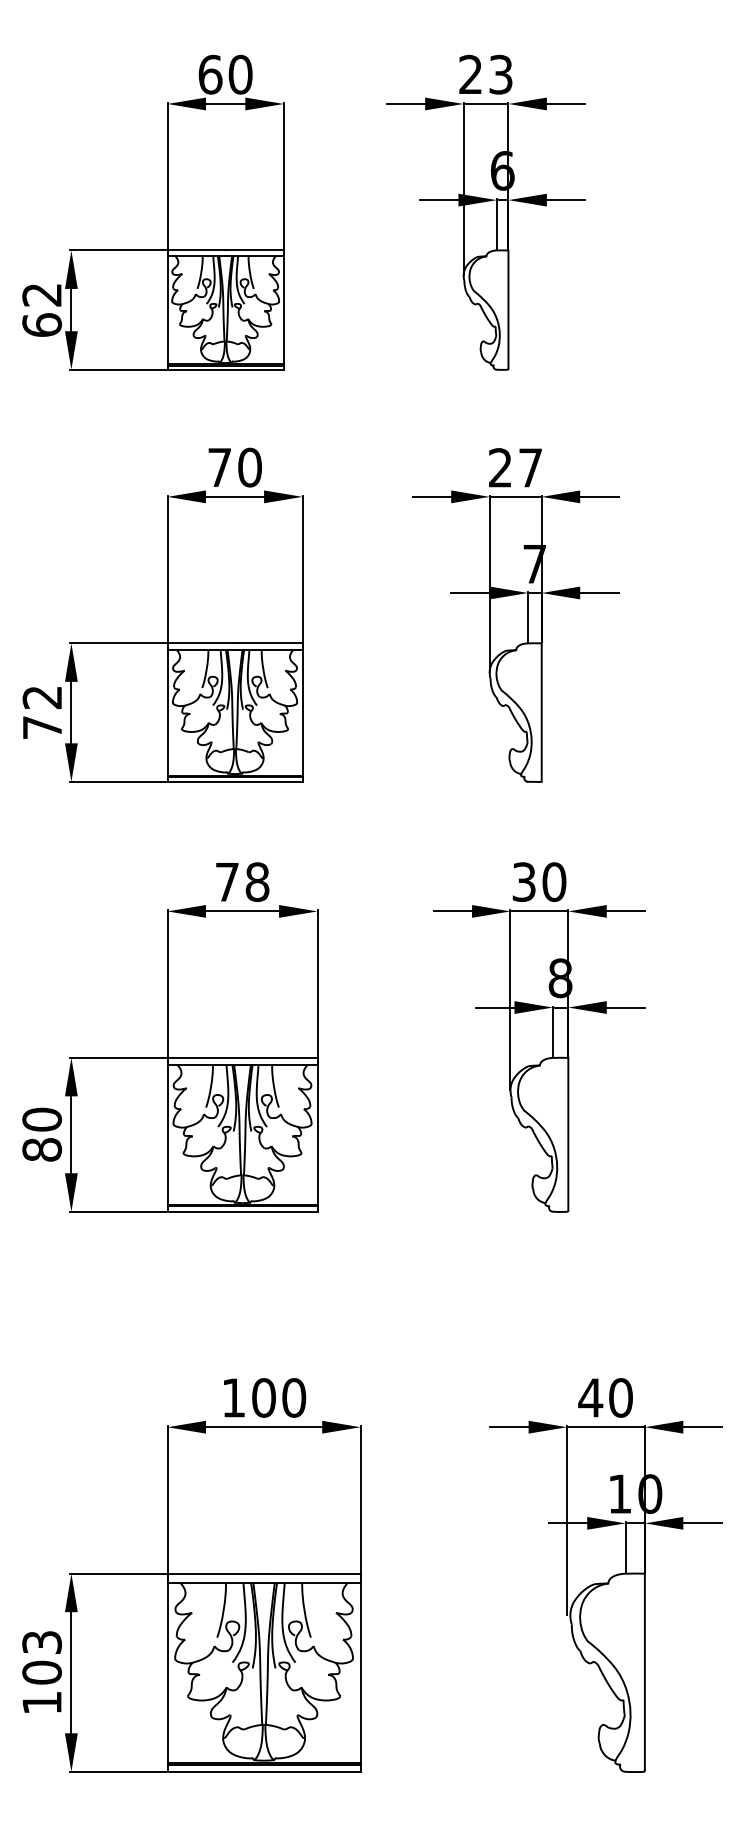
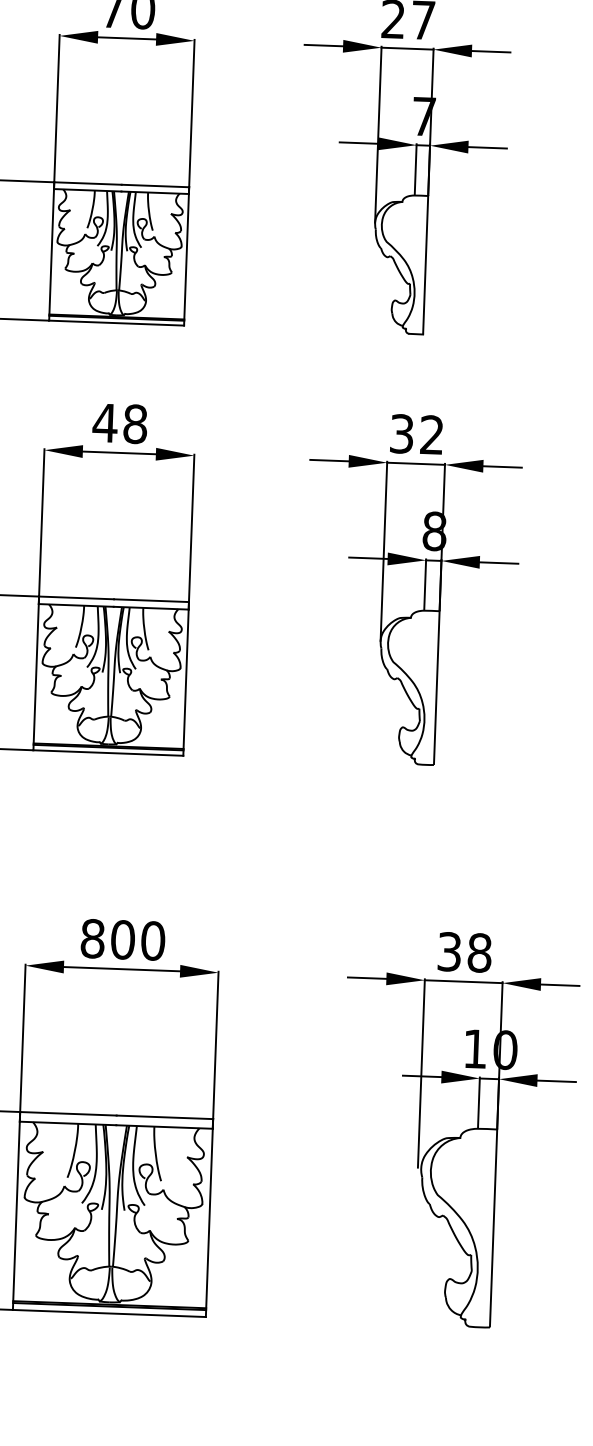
text: (226, 882) -> (104, 423), 78 -> 48
text: (554, 882) -> (432, 435), 30 -> 32
text: (233, 1397) -> (92, 938), 100 -> 800
text: (605, 1397) -> (464, 951), 40 -> 38

